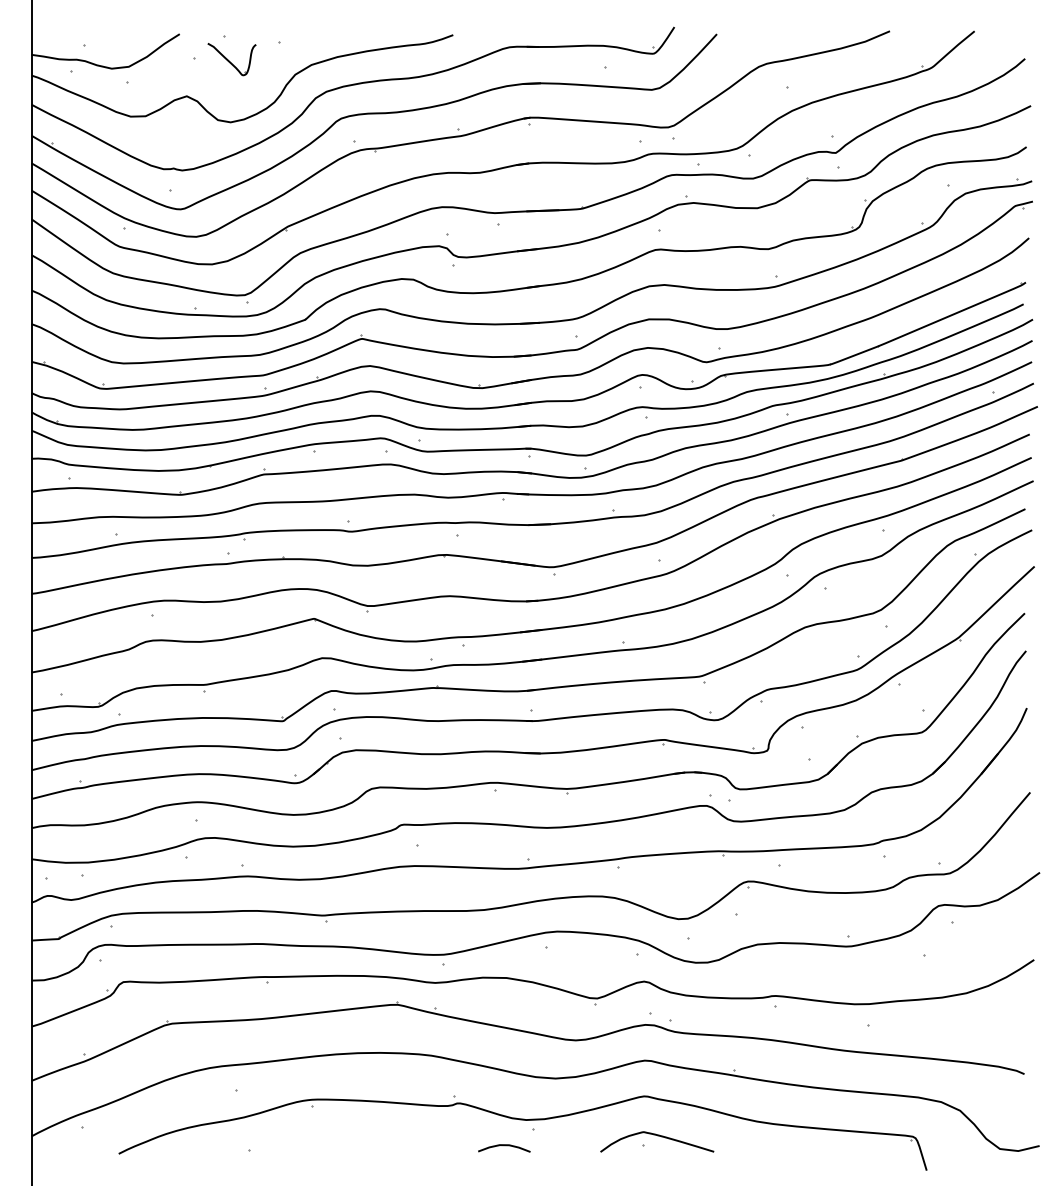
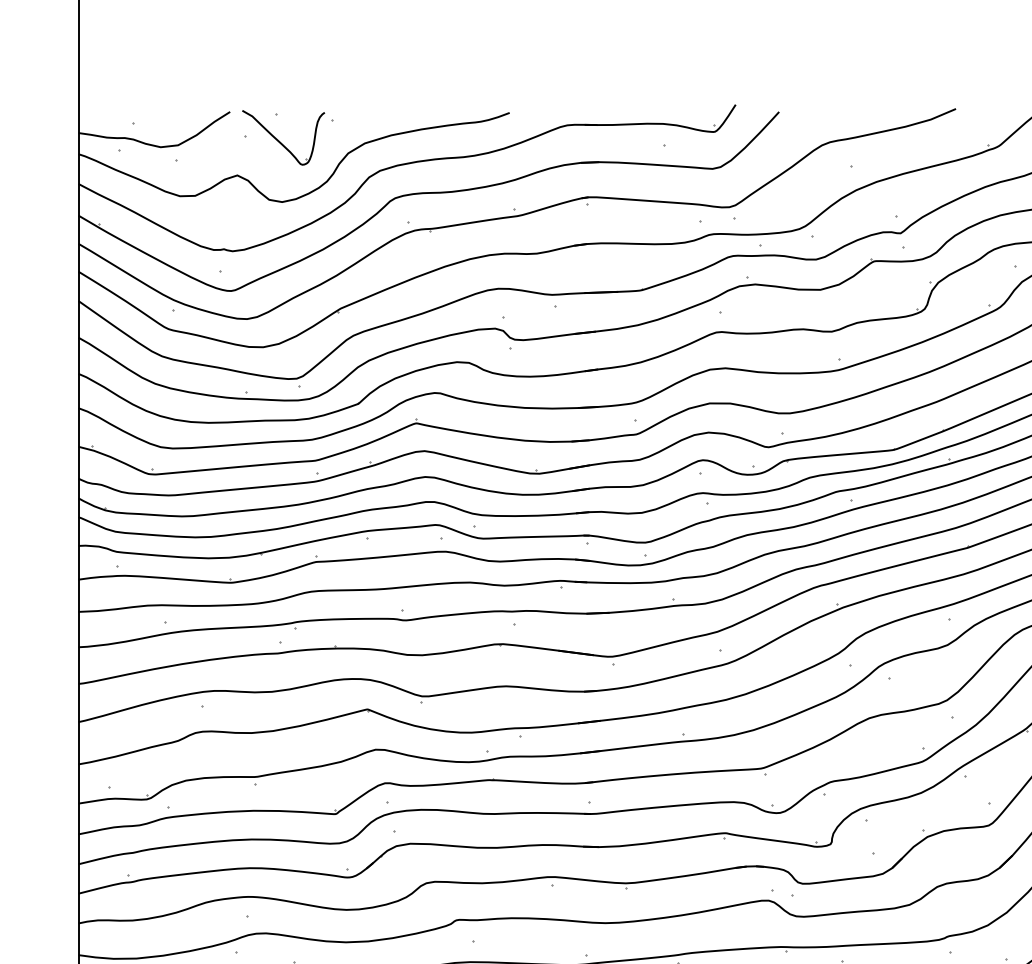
part: (231, 59) -> (283, 137), size x1.67

